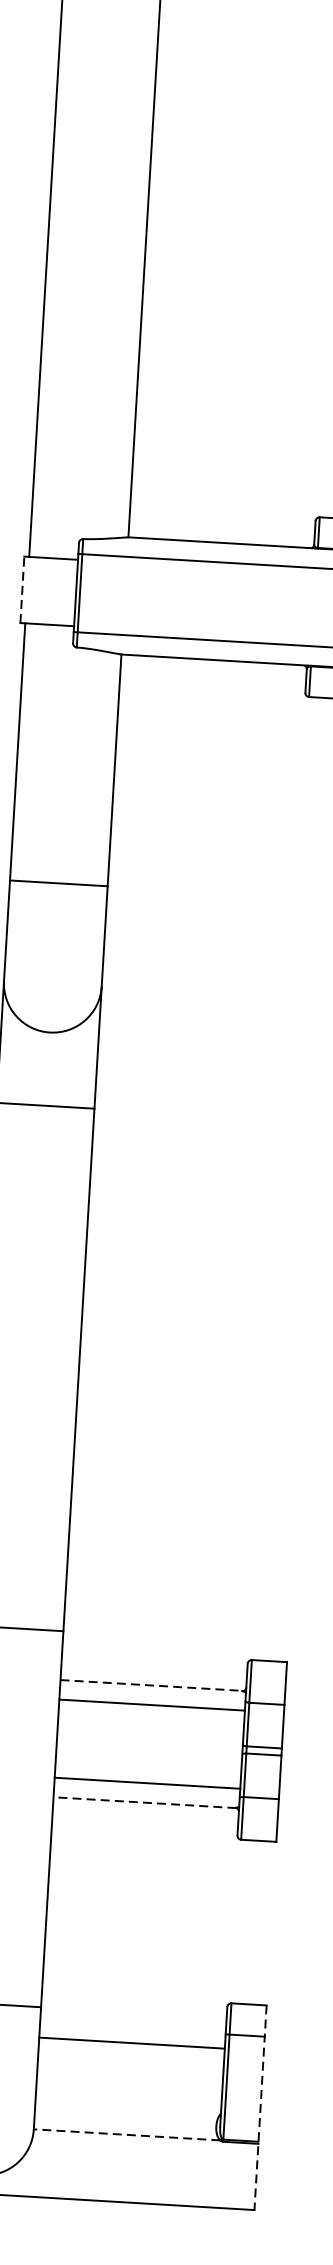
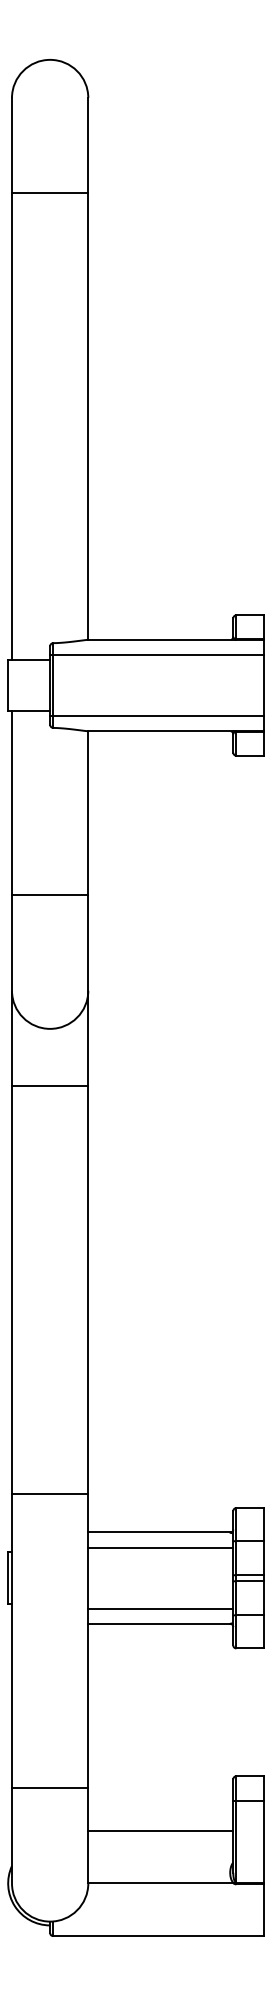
line: (22, 589) -> (8, 685), dashed -> solid
line: (59, 883) -> (50, 895), moved
line: (152, 1685) -> (160, 1532), dashed -> solid
line: (144, 1803) -> (159, 1624), dashed -> solid
line: (131, 2042) -> (160, 1830), moved
line: (260, 2108) -> (263, 1856), dashed -> solid
line: (127, 2134) -> (161, 1883), dashed -> solid

